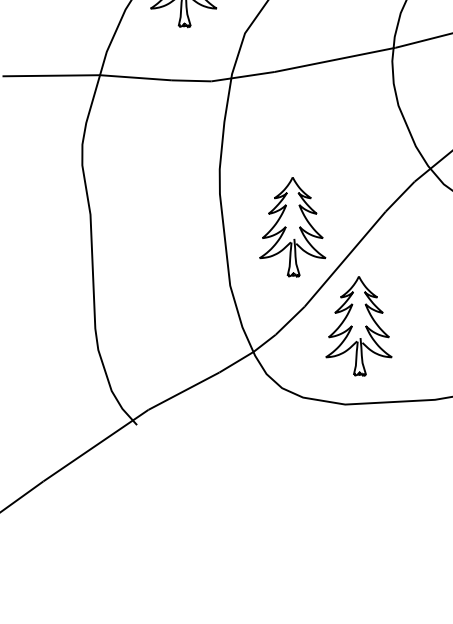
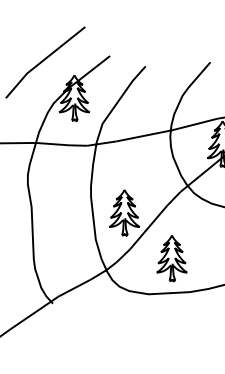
part: (357, 326) -> (171, 258), moved

